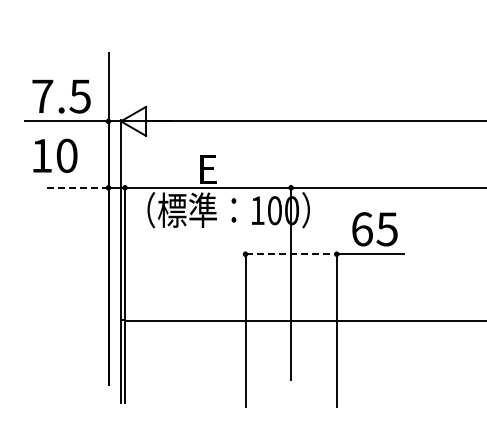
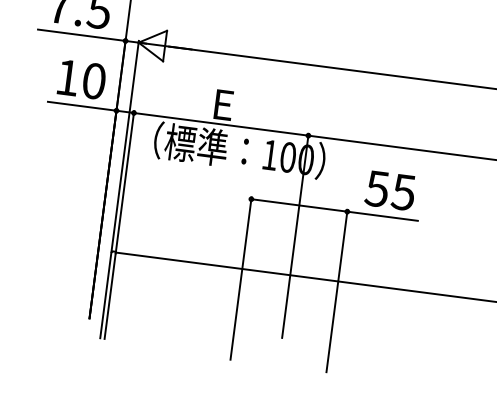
text: (55, 155) -> (82, 79), moved
line: (75, 187) -> (81, 105), dashed -> solid
text: (361, 229) -> (376, 189), 65 -> 55
line: (291, 254) -> (299, 205), dashed -> solid

